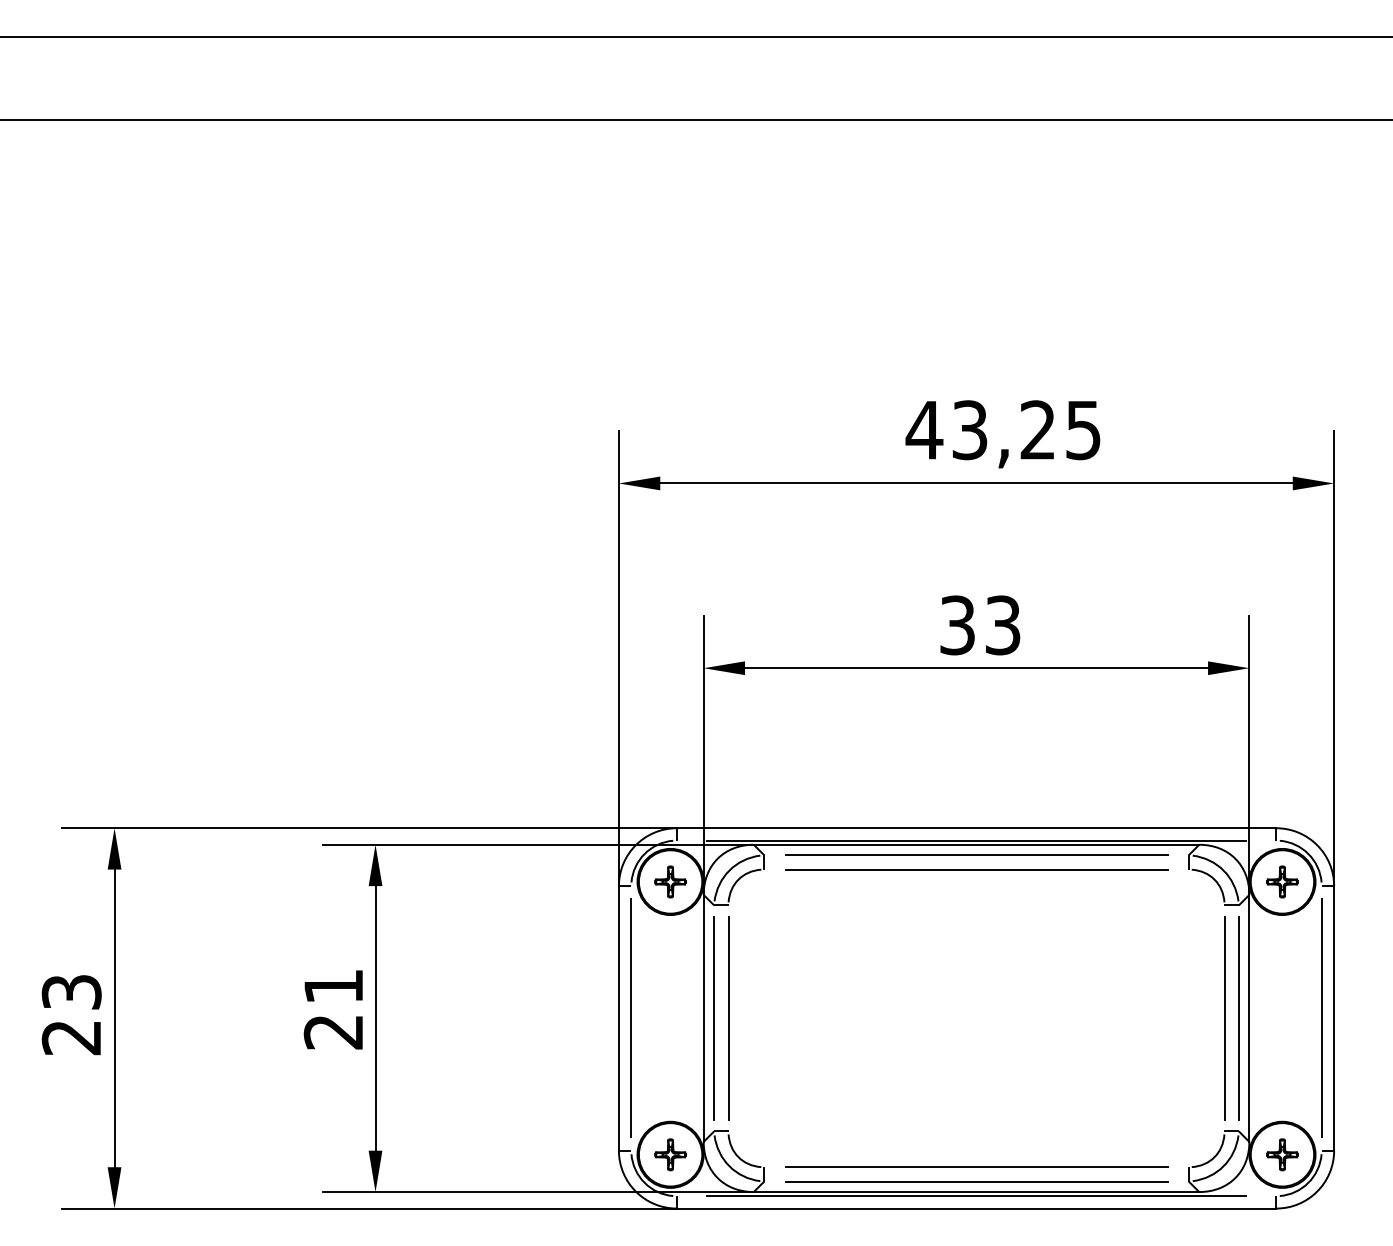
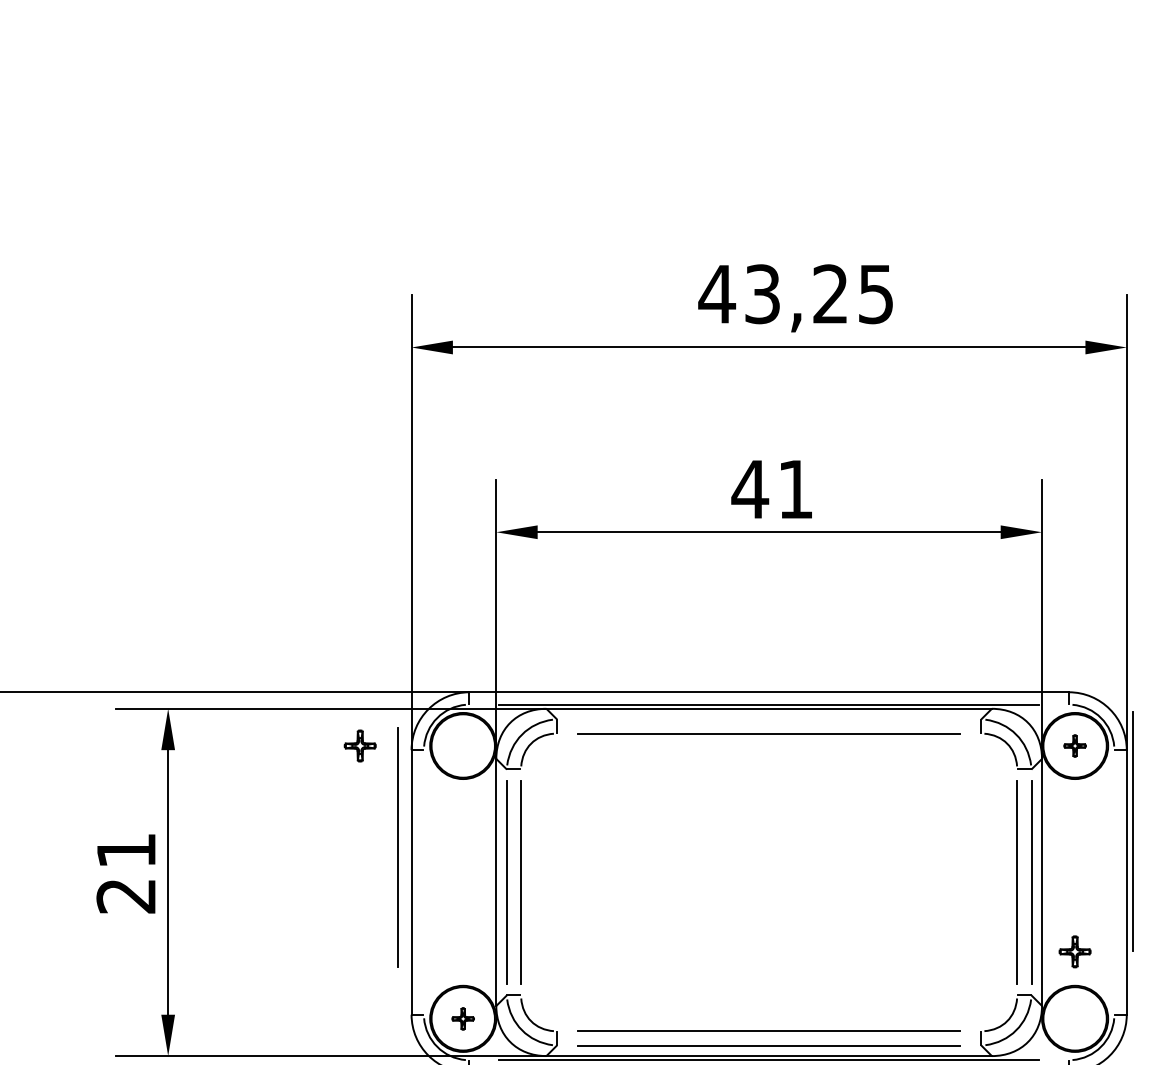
text: (979, 625) -> (772, 489), 33 -> 41
line: (976, 855) -> (769, 719), removed
part: (670, 881) -> (360, 745), moved
part: (1282, 881) -> (1075, 745), size x0.7
line: (630, 1017) -> (397, 846), moved
line: (1321, 1017) -> (1133, 830), moved
part: (670, 1154) -> (463, 1018), size x0.7
part: (1282, 1154) -> (1075, 951), moved

